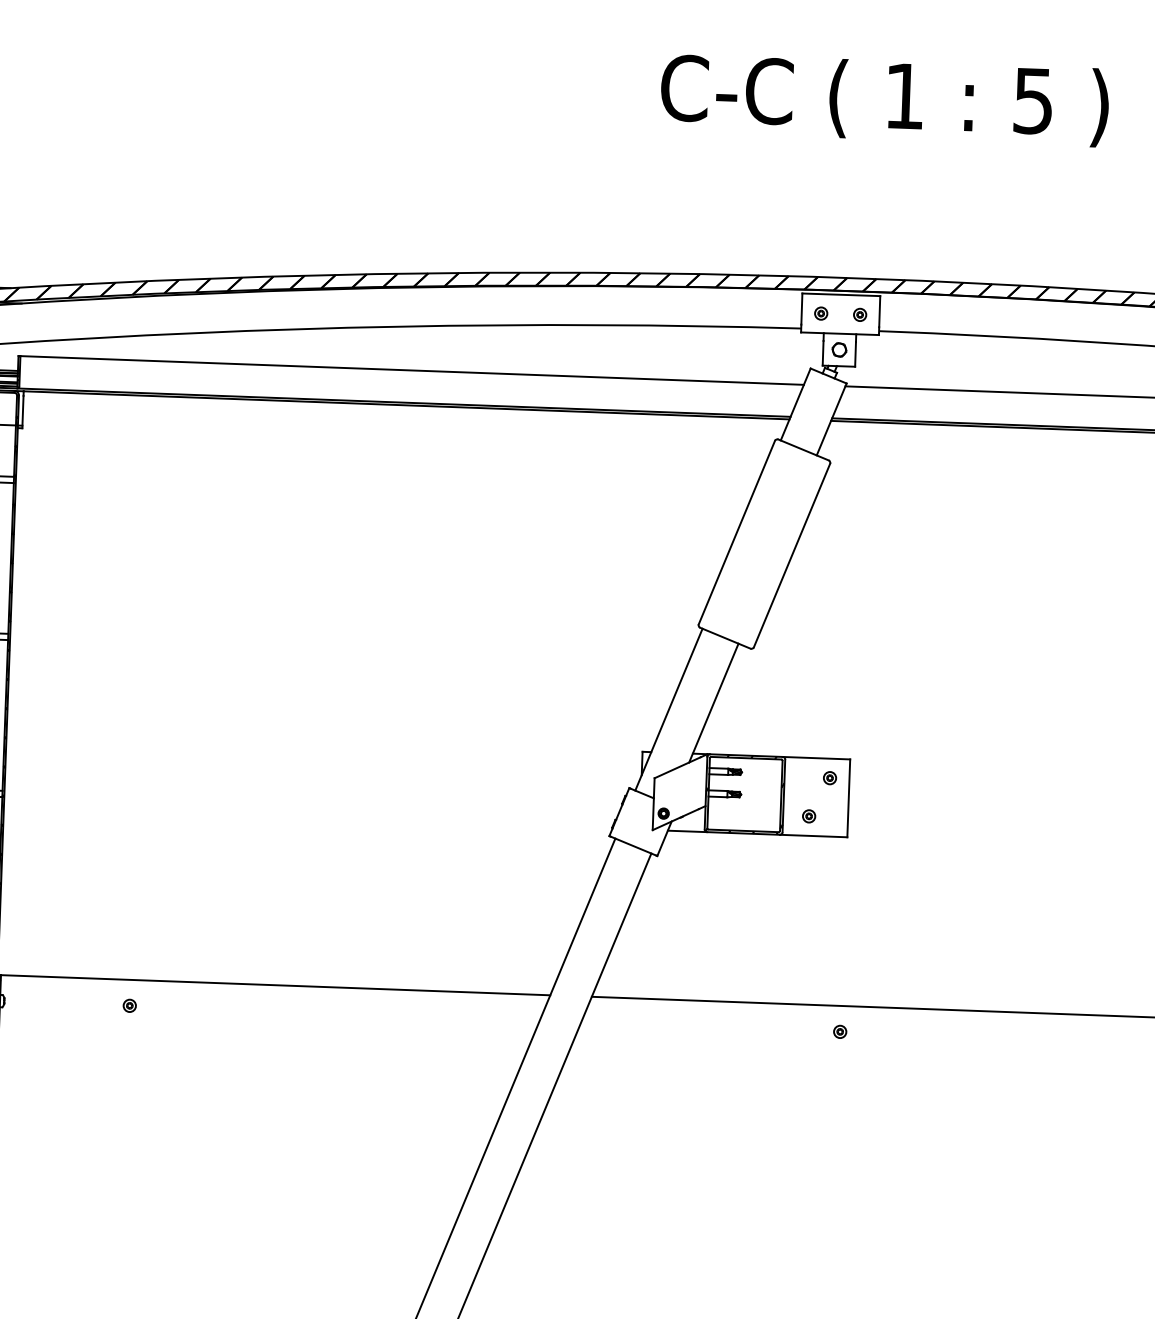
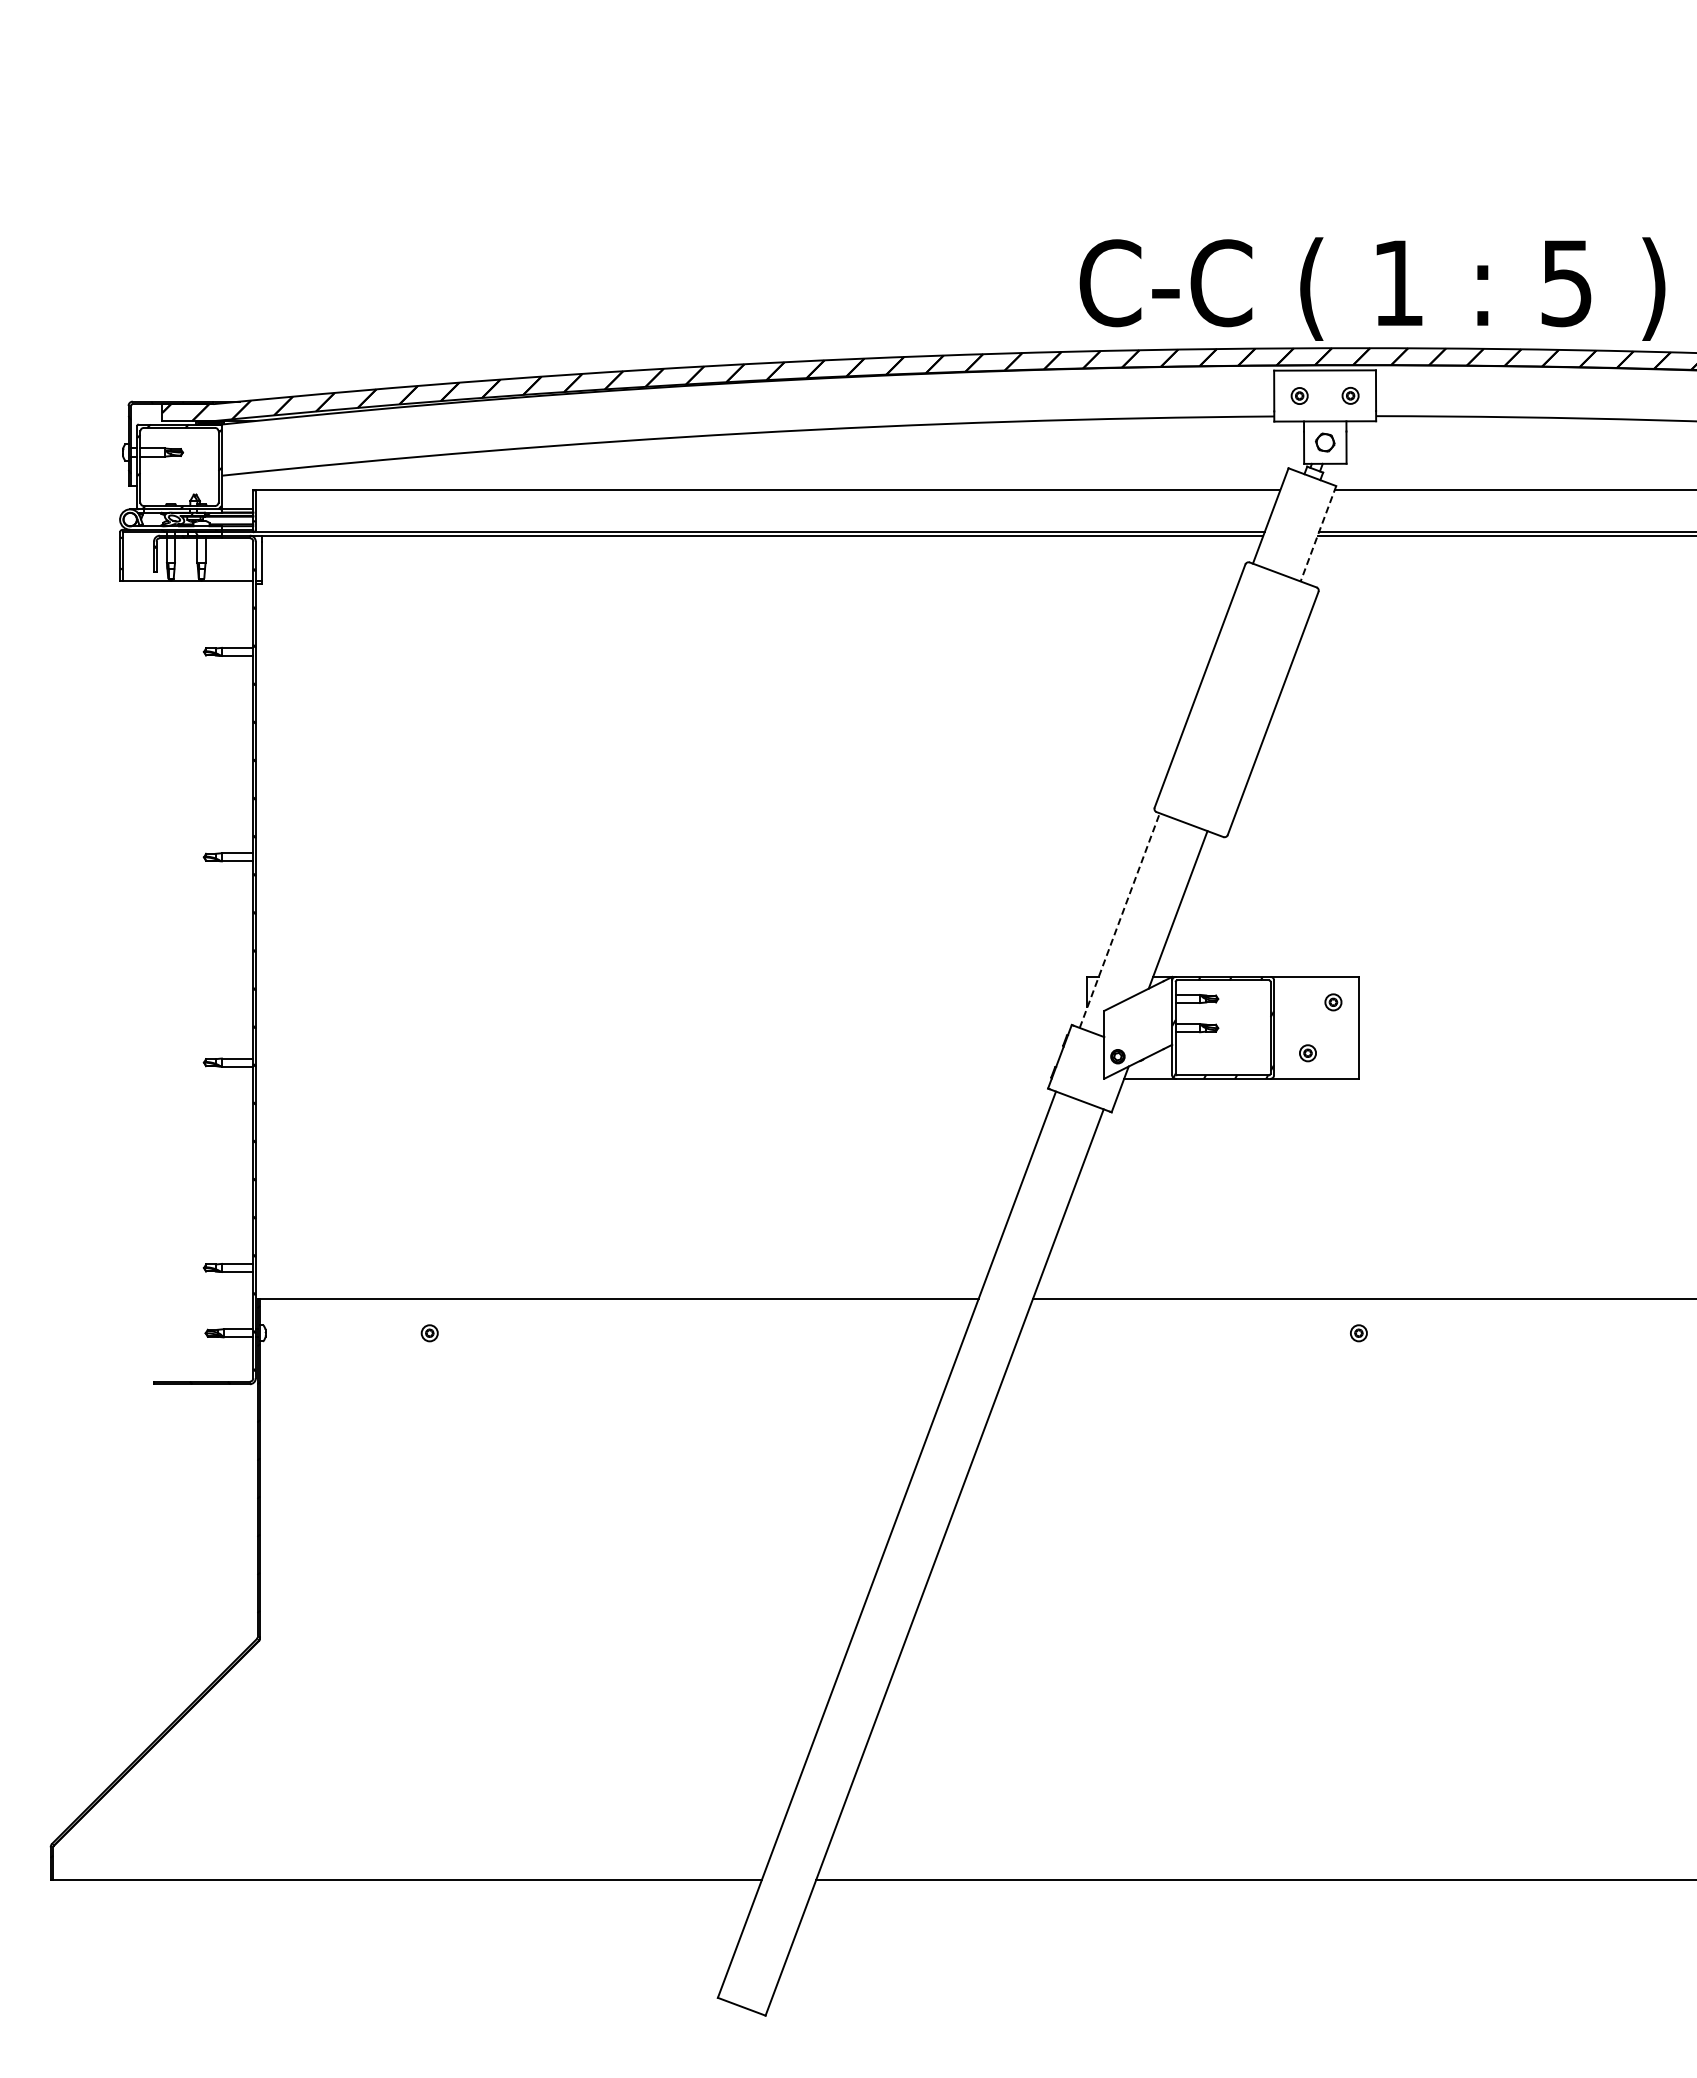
text: (884, 99) -> (1372, 288), moved
line: (831, 419) -> (1318, 533), solid -> dashed
line: (668, 709) -> (1119, 920), solid -> dashed

